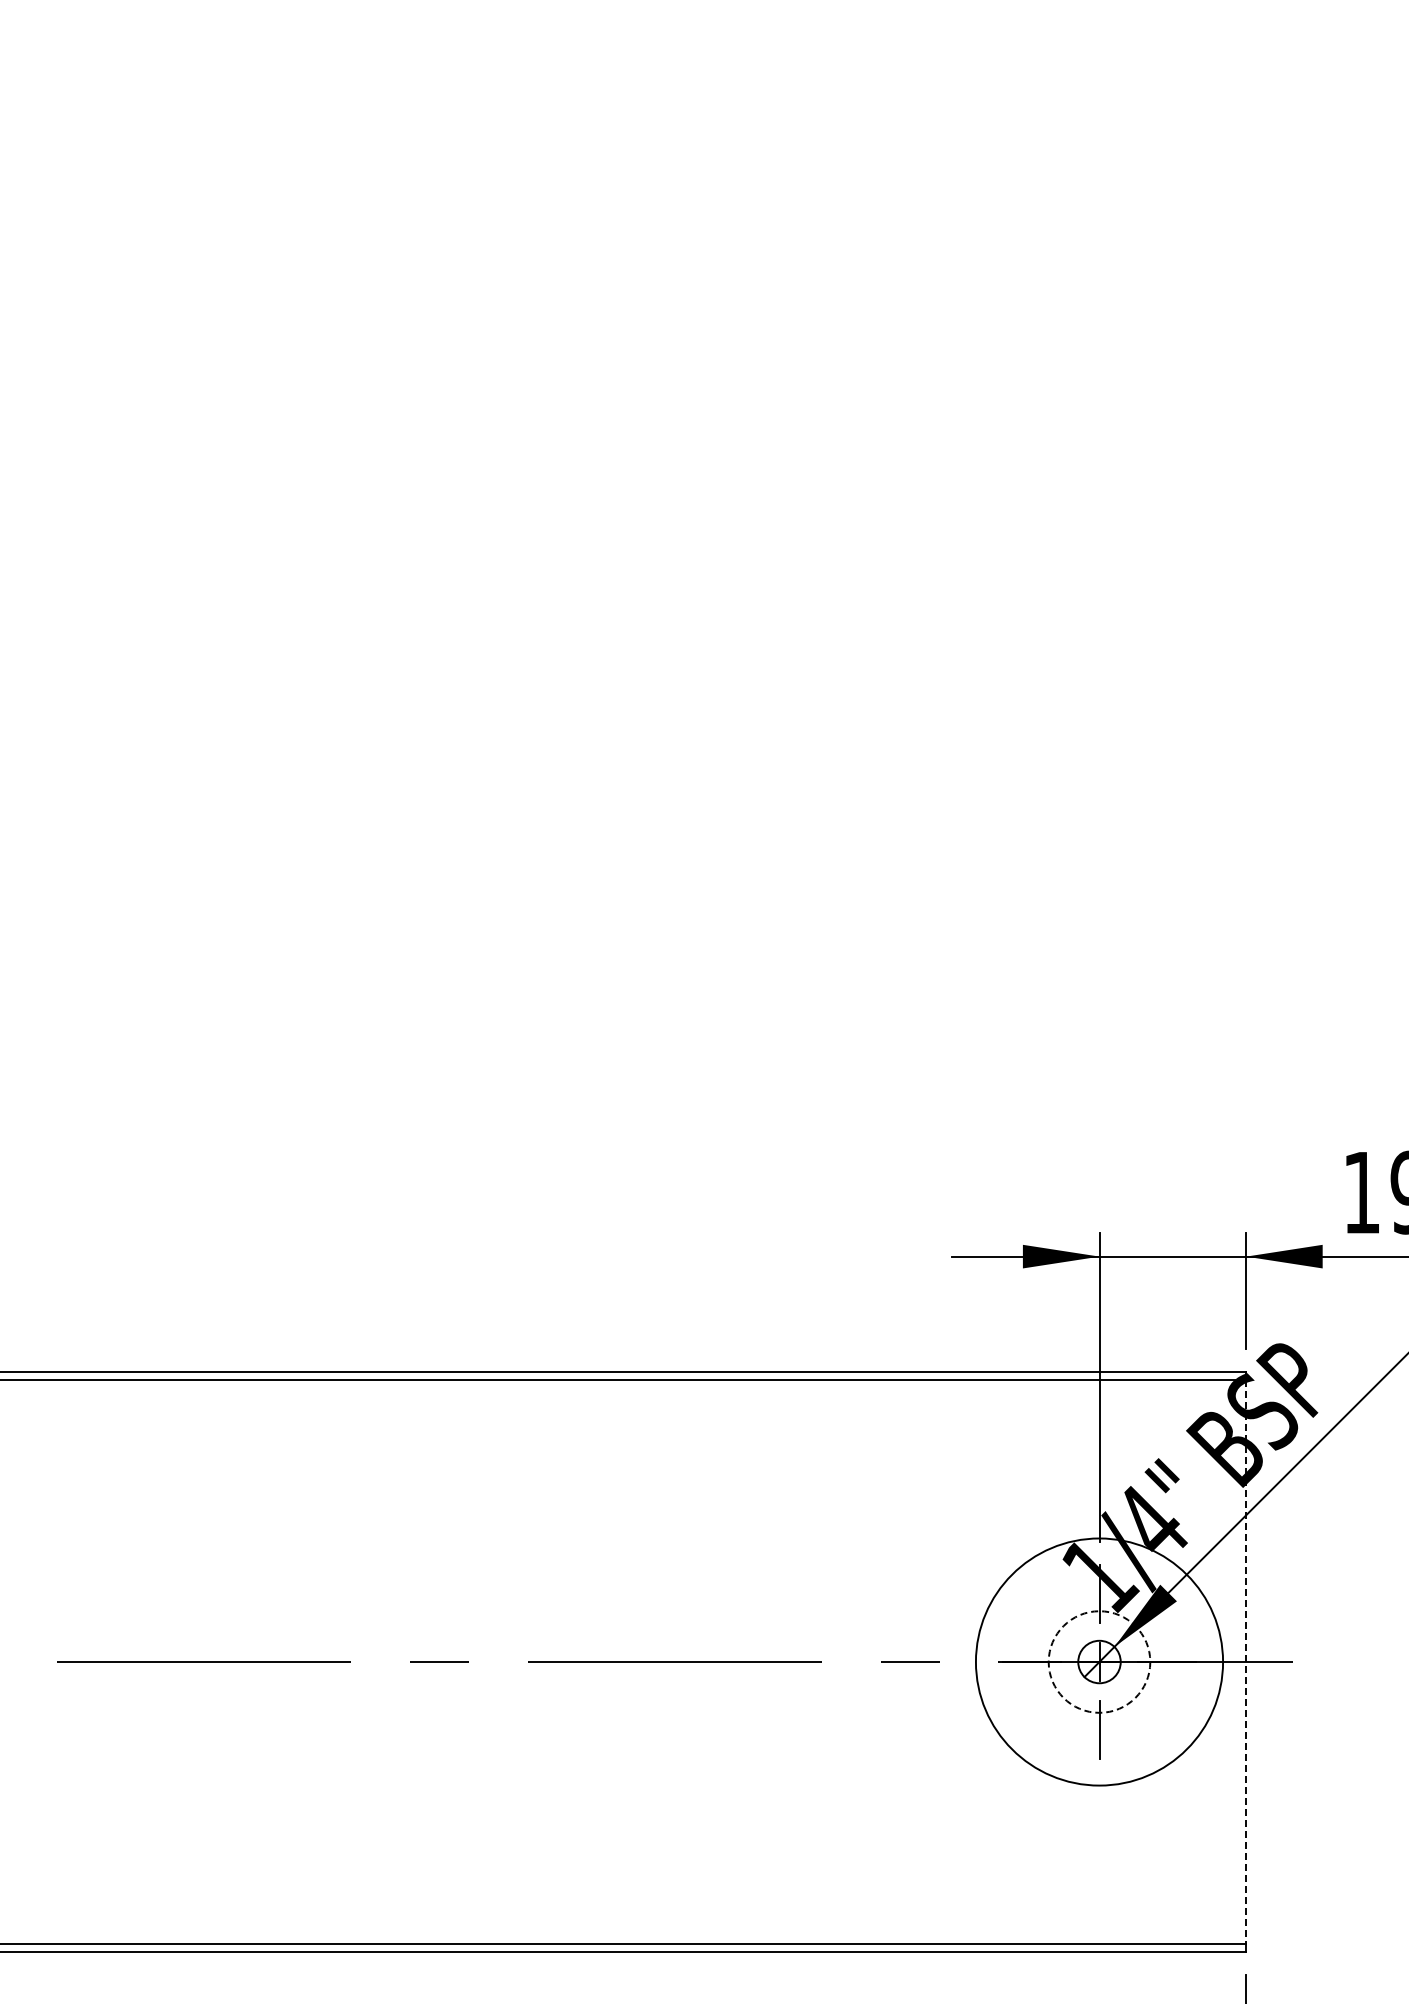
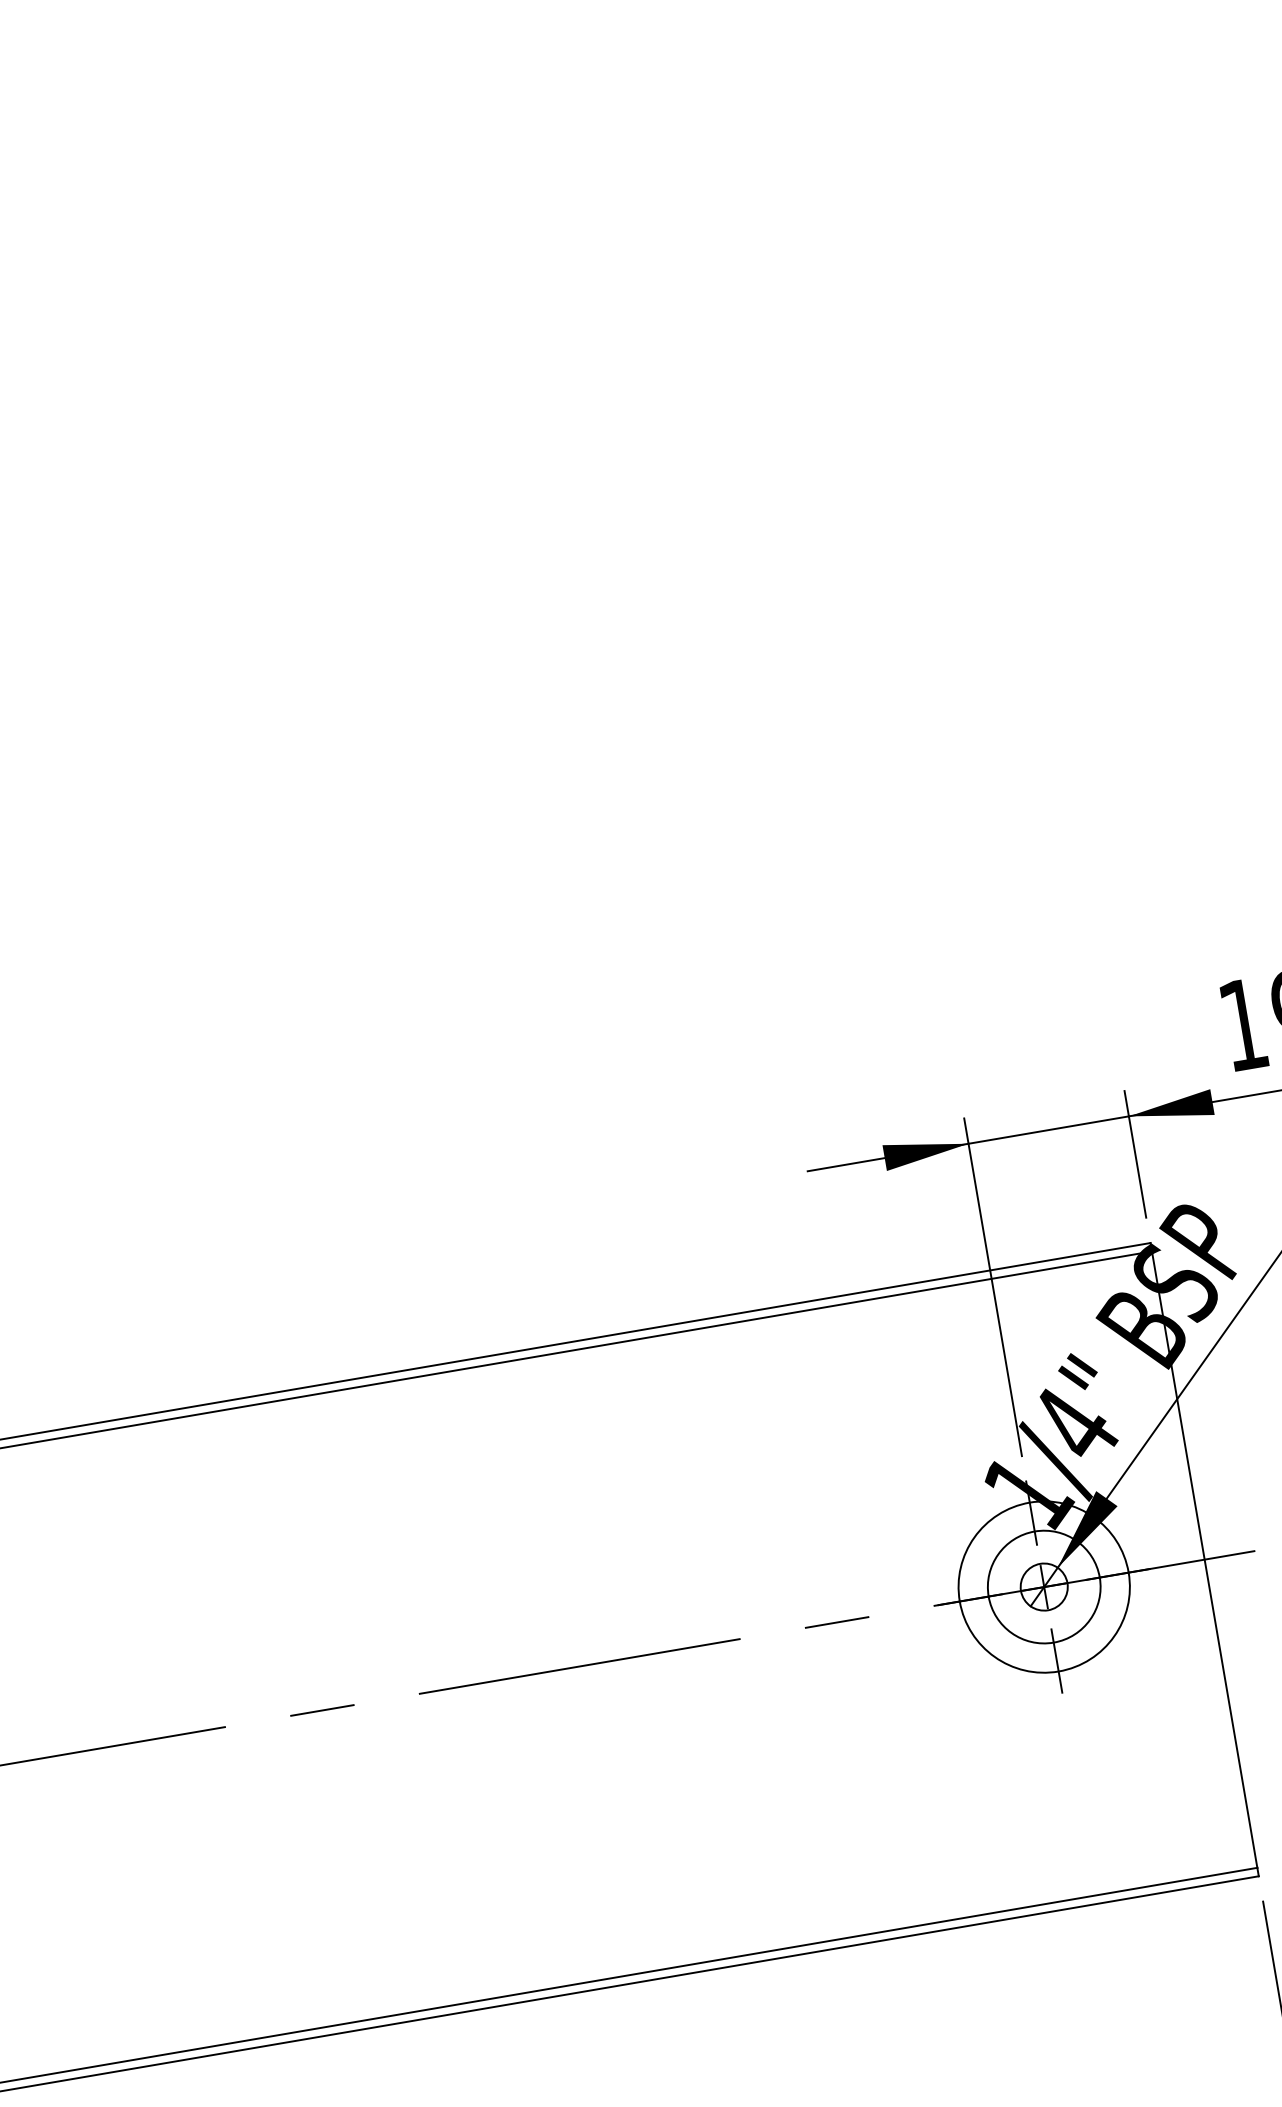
circle: (1099, 1661) -> (1044, 1586), dashed -> solid
circle: (1099, 1661) -> (1044, 1586), size x0.62
line: (1246, 1662) -> (1205, 1560), dashed -> solid

